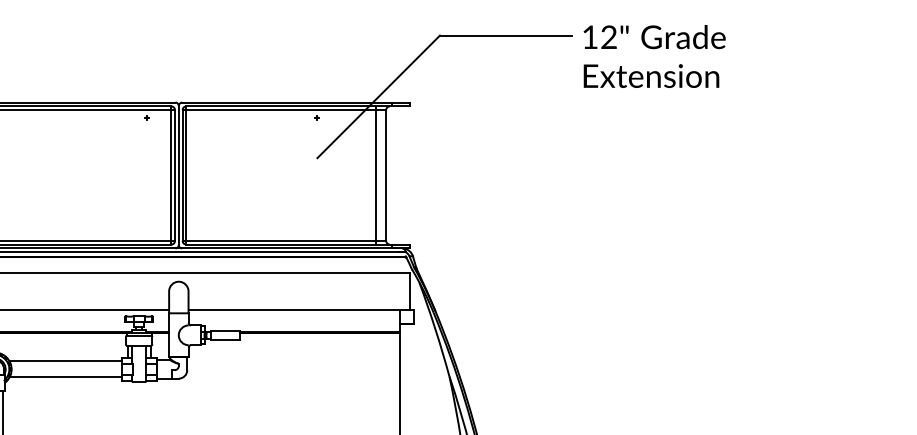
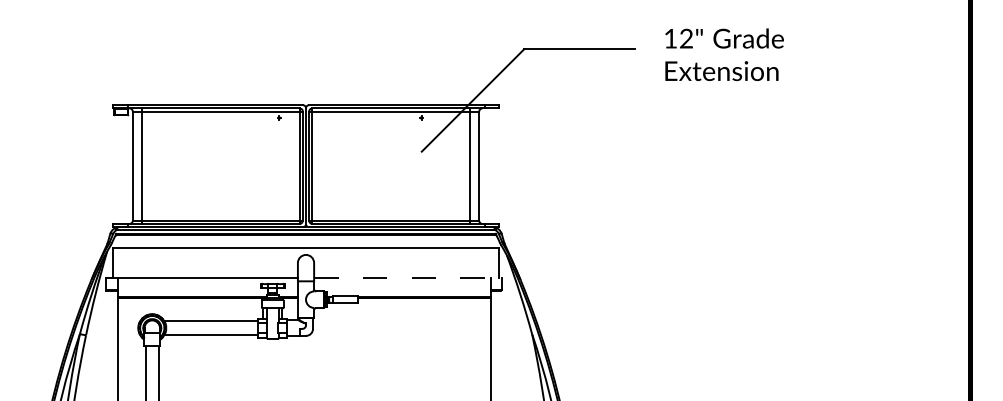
text: (654, 56) -> (724, 54), moved
line: (300, 309) -> (407, 278), solid -> dashed

